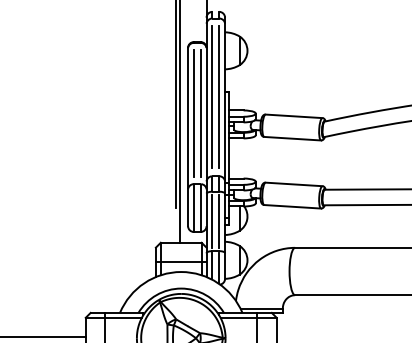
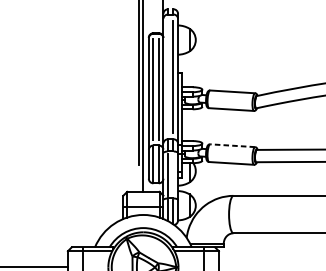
line: (212, 97) -> (168, 76), removed
line: (293, 184) -> (232, 145), solid -> dashed
line: (219, 221) -> (173, 175), removed

